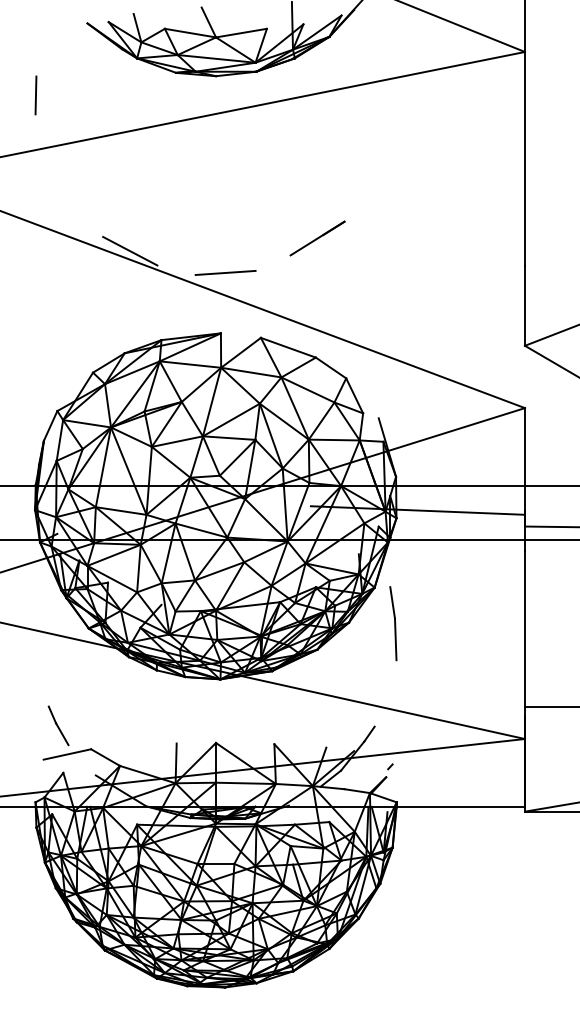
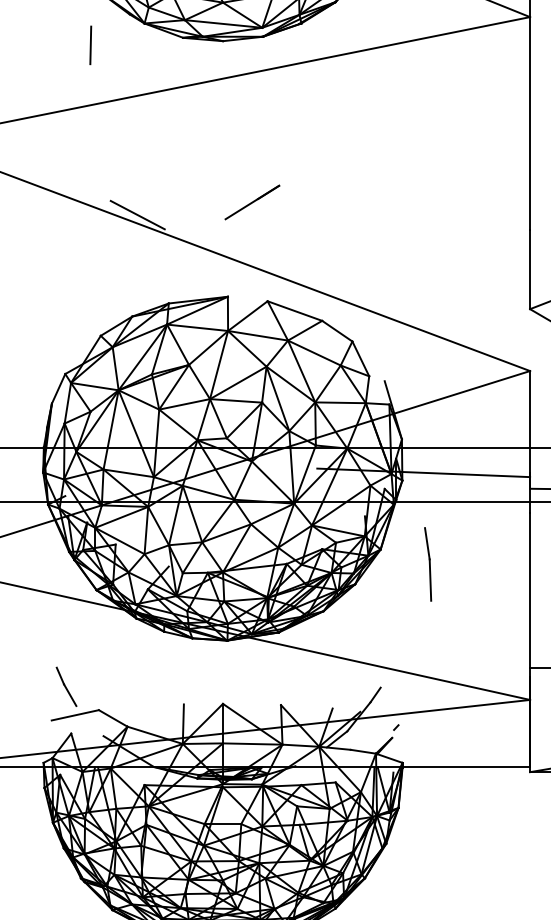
line: (35, 95) -> (90, 45), moved
line: (317, 238) -> (252, 202), moved
line: (225, 272) -> (232, 236), removed
part: (393, 623) -> (428, 564), moved

